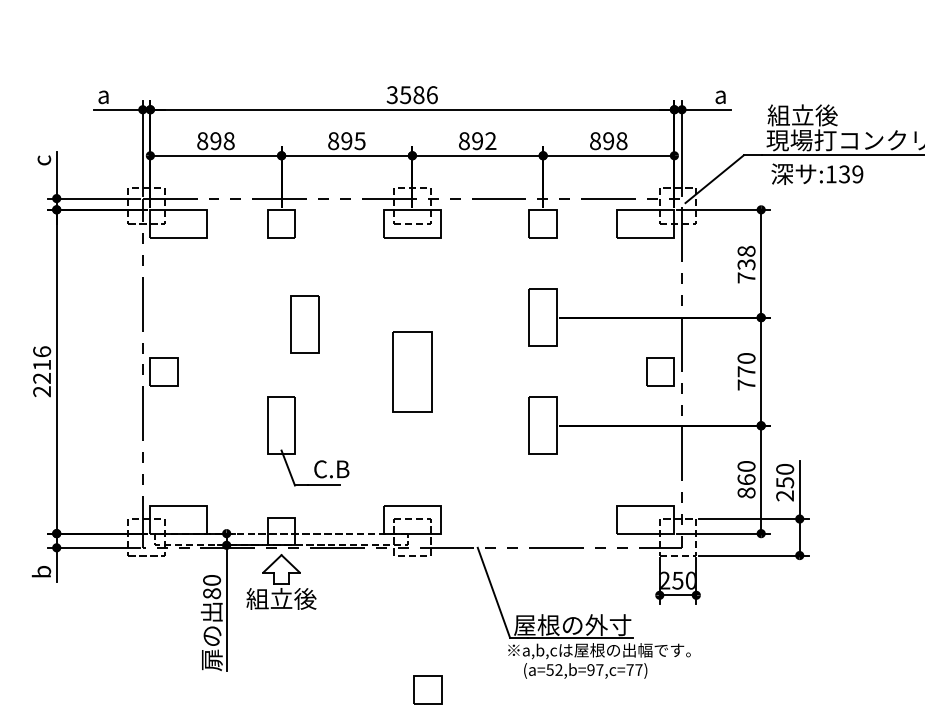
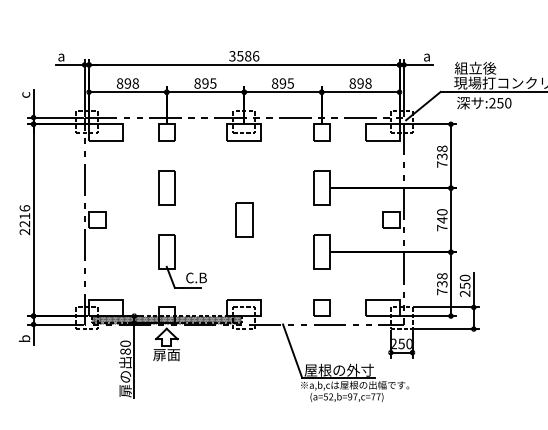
text: (490, 141) -> (290, 83), 892 -> 895
text: (844, 174) -> (500, 103), :139 -> :250
part: (304, 323) -> (166, 187), moved
part: (412, 370) -> (244, 219), size x0.71
text: (746, 370) -> (442, 219), 770 -> 740
text: (746, 480) -> (442, 284), 860 -> 738
hatch: (281, 539) -> (166, 319), added
text: (281, 598) -> (166, 354), 組立後 -> 扉面
part: (427, 689) -> (321, 307), moved

